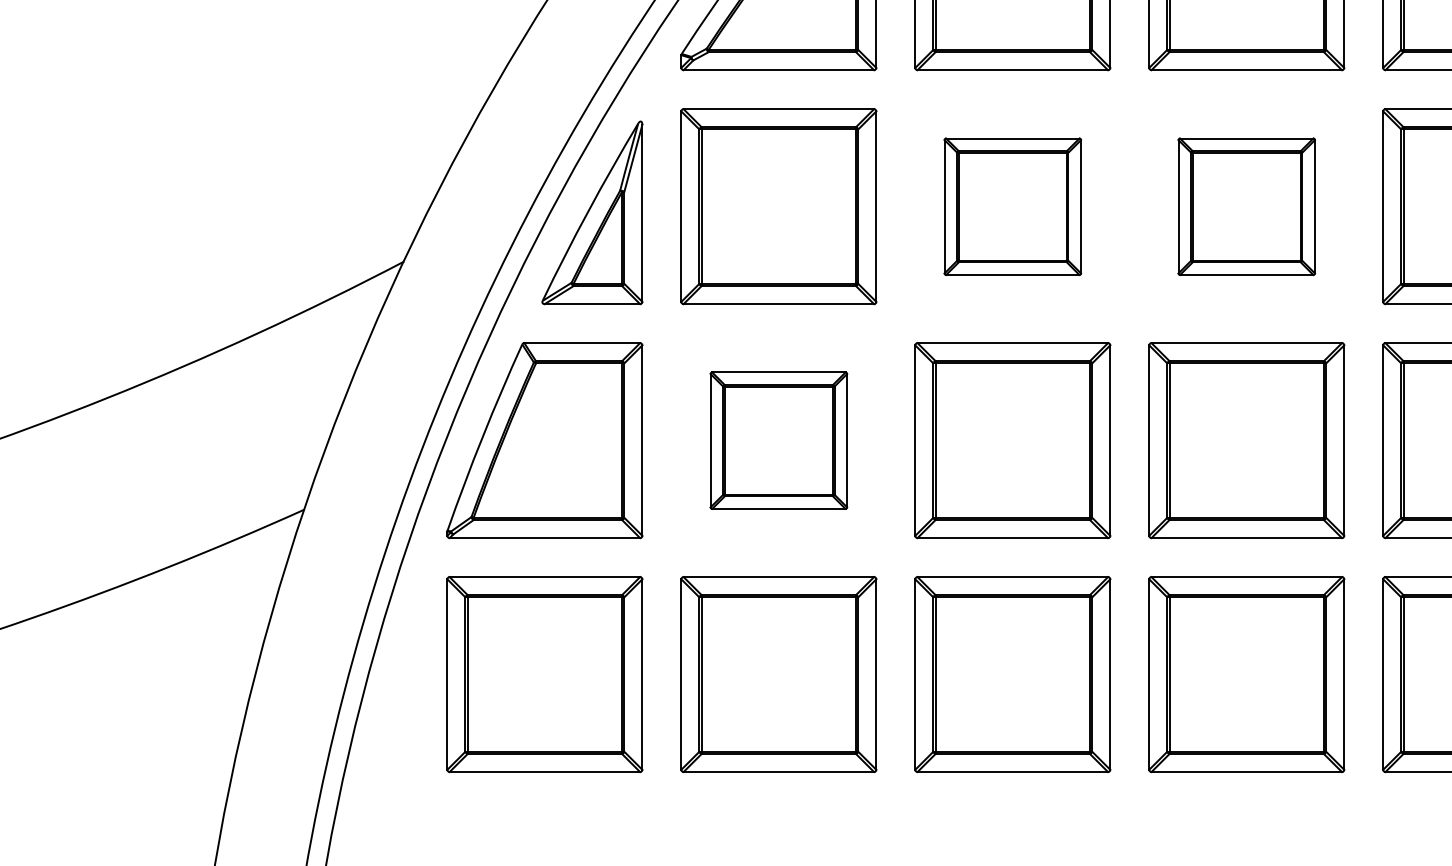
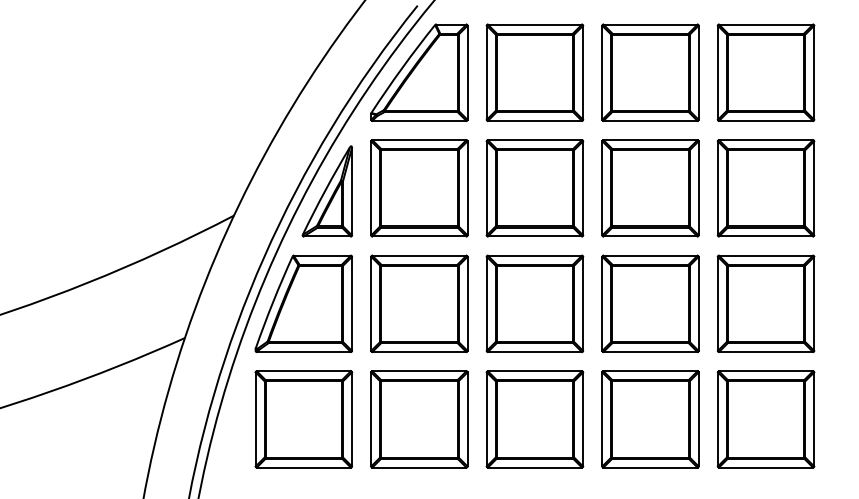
part: (1011, 207) -> (534, 188), size x1.43
part: (1246, 207) -> (650, 188), size x1.43
part: (779, 439) -> (419, 303), size x1.43

